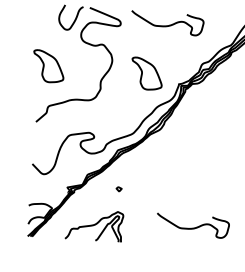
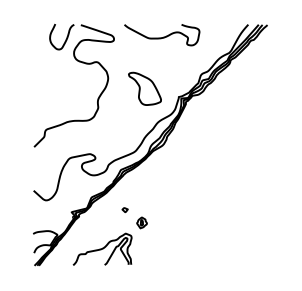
part: (48, 66) -> (42, 88), removed
part: (133, 202) -> (141, 222), added
curve: (194, 227) -> (205, 243), removed

